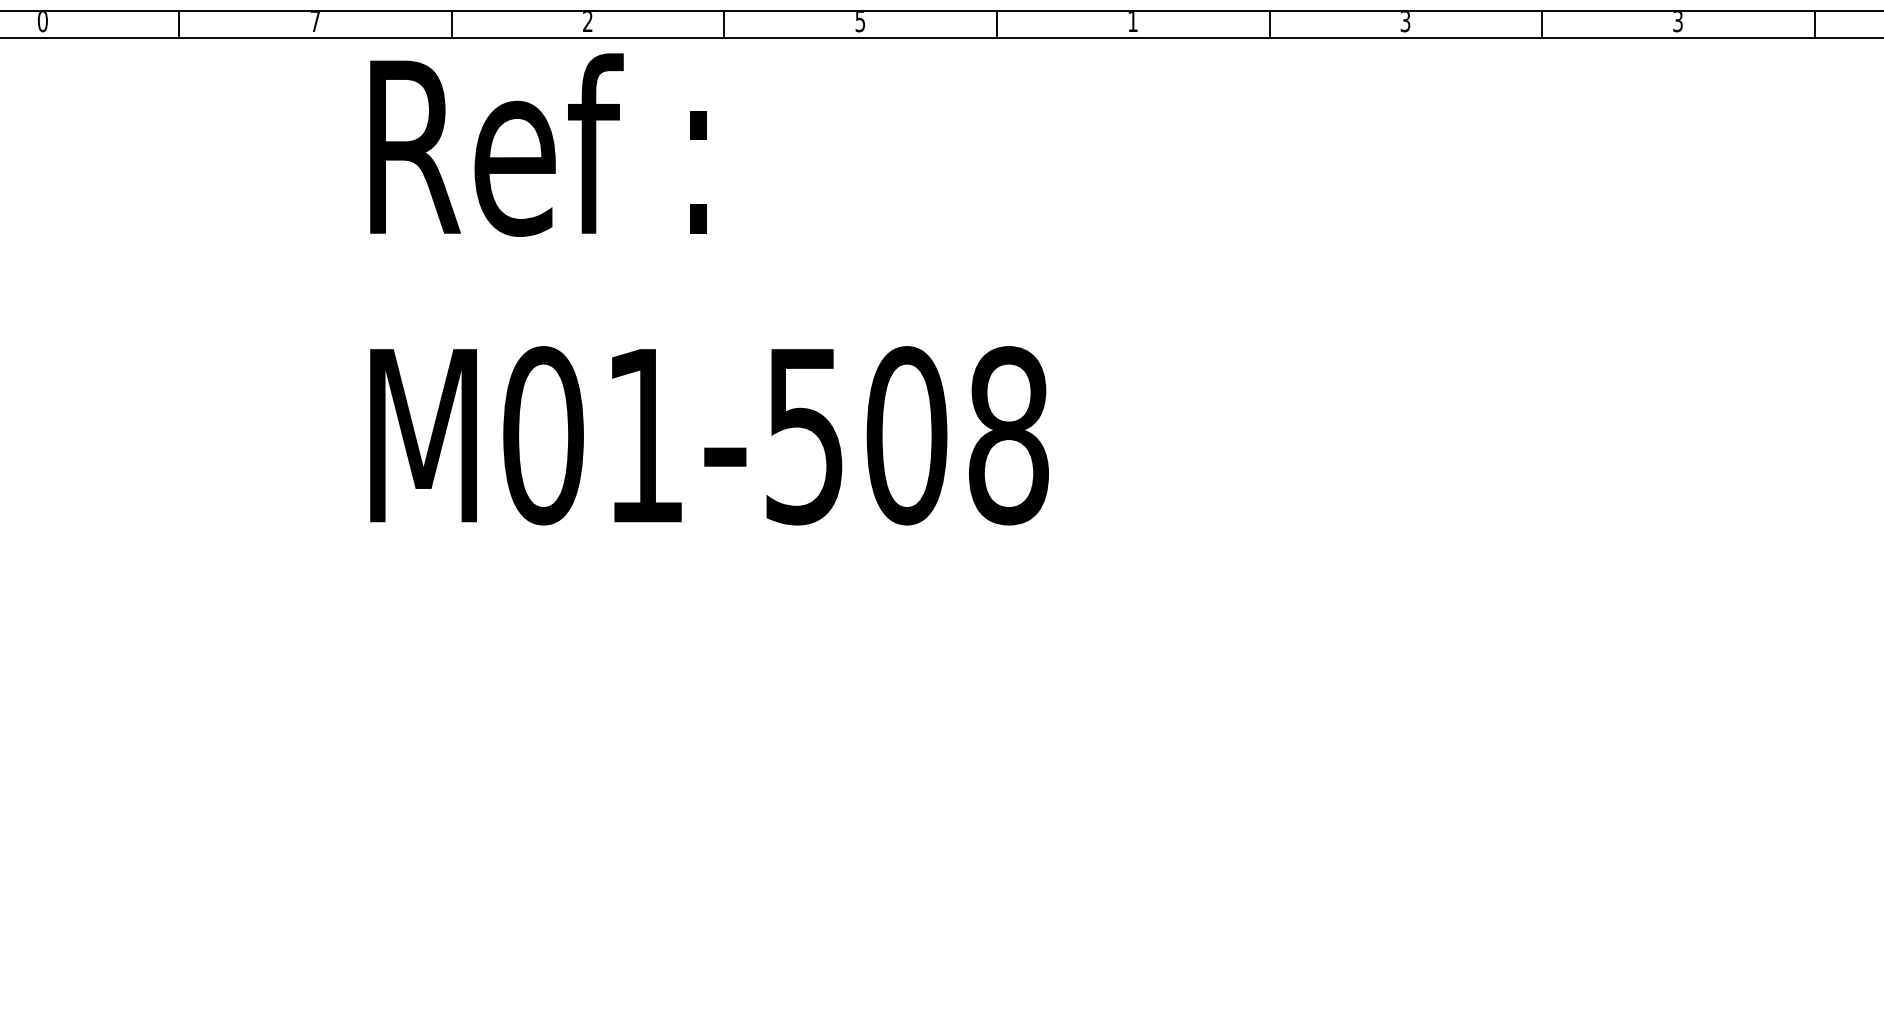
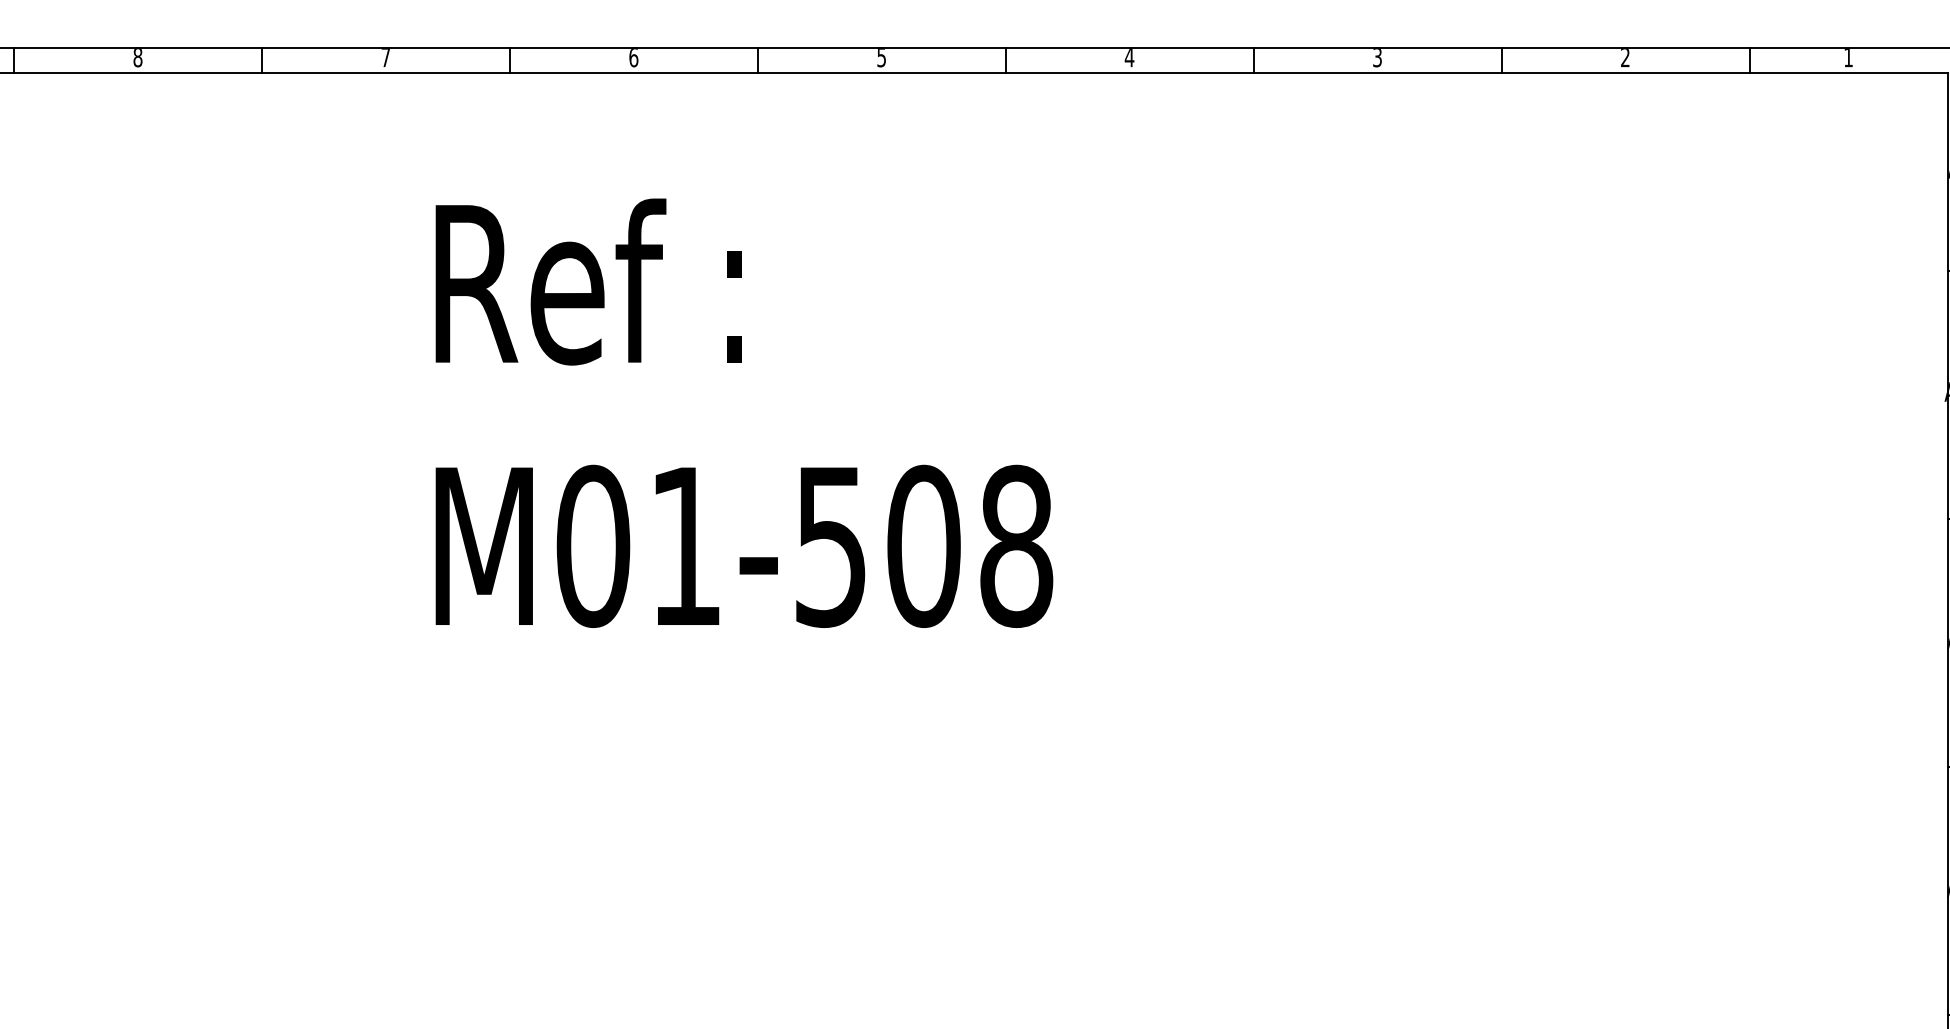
text: (42, 22) -> (137, 58), 0 -> 8
text: (587, 22) -> (633, 58), 2 -> 6
text: (1132, 22) -> (1129, 58), 1 -> 4
text: (1678, 22) -> (1625, 58), 3 -> 2
text: (709, 288) -> (744, 412), moved

